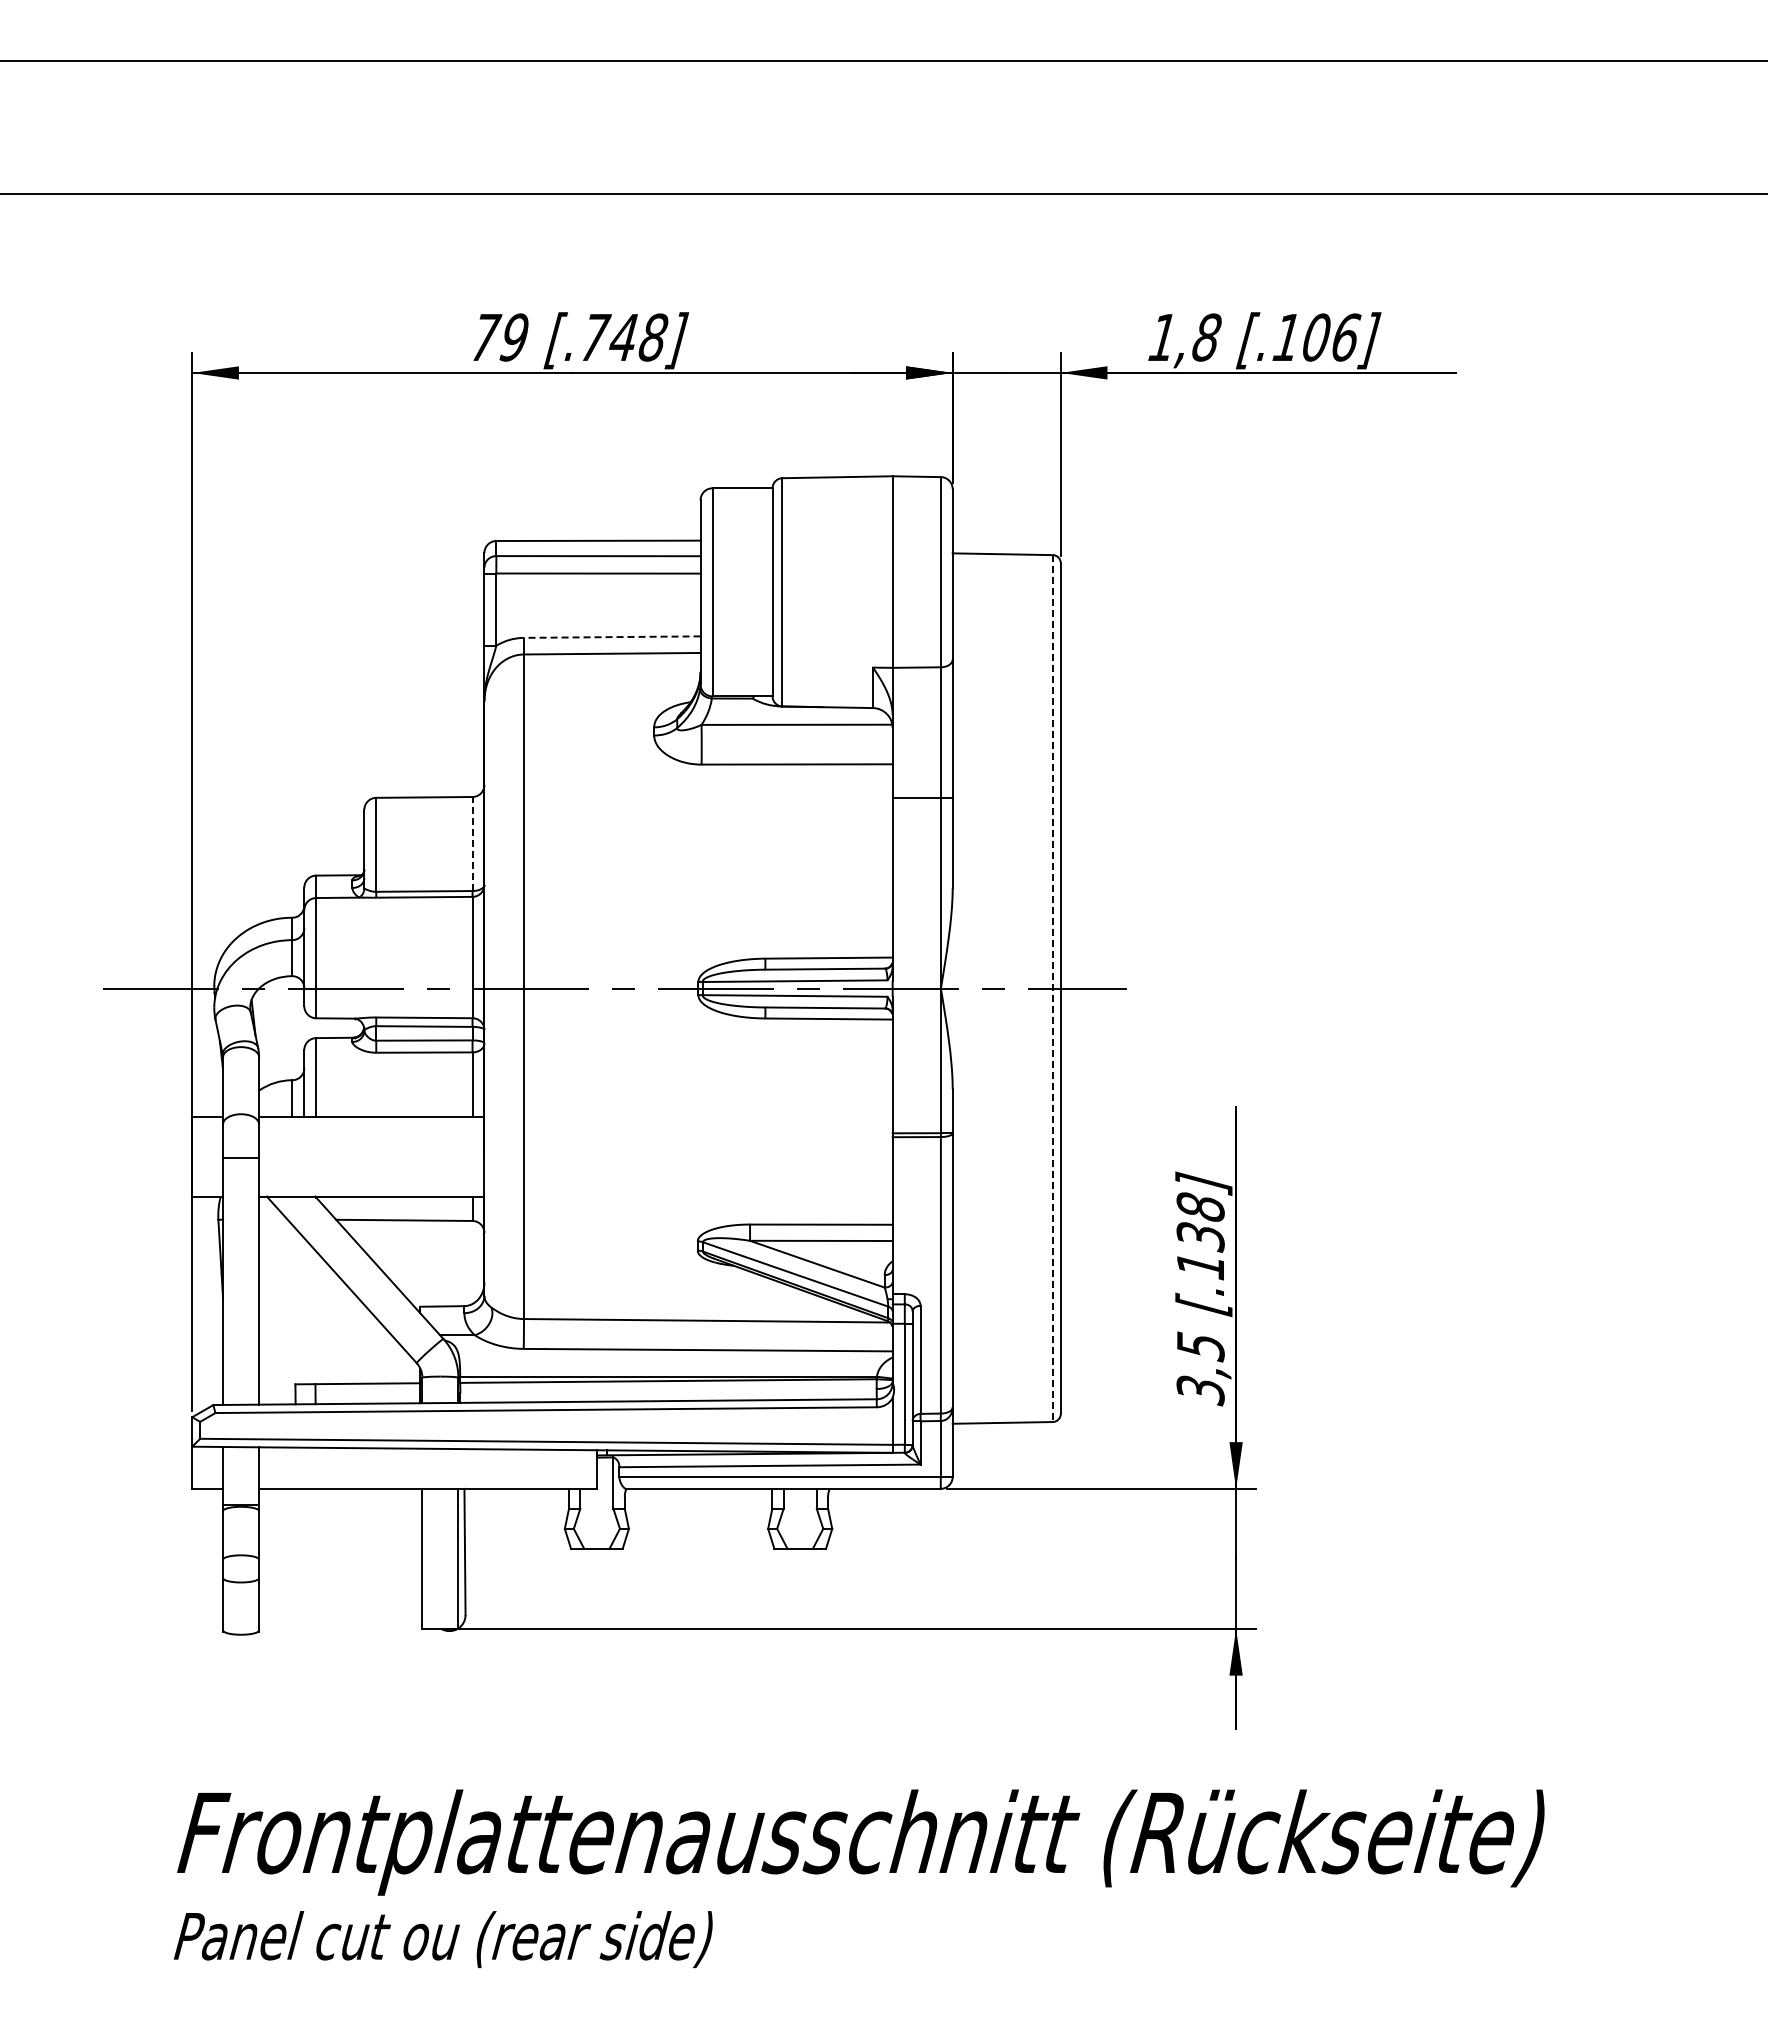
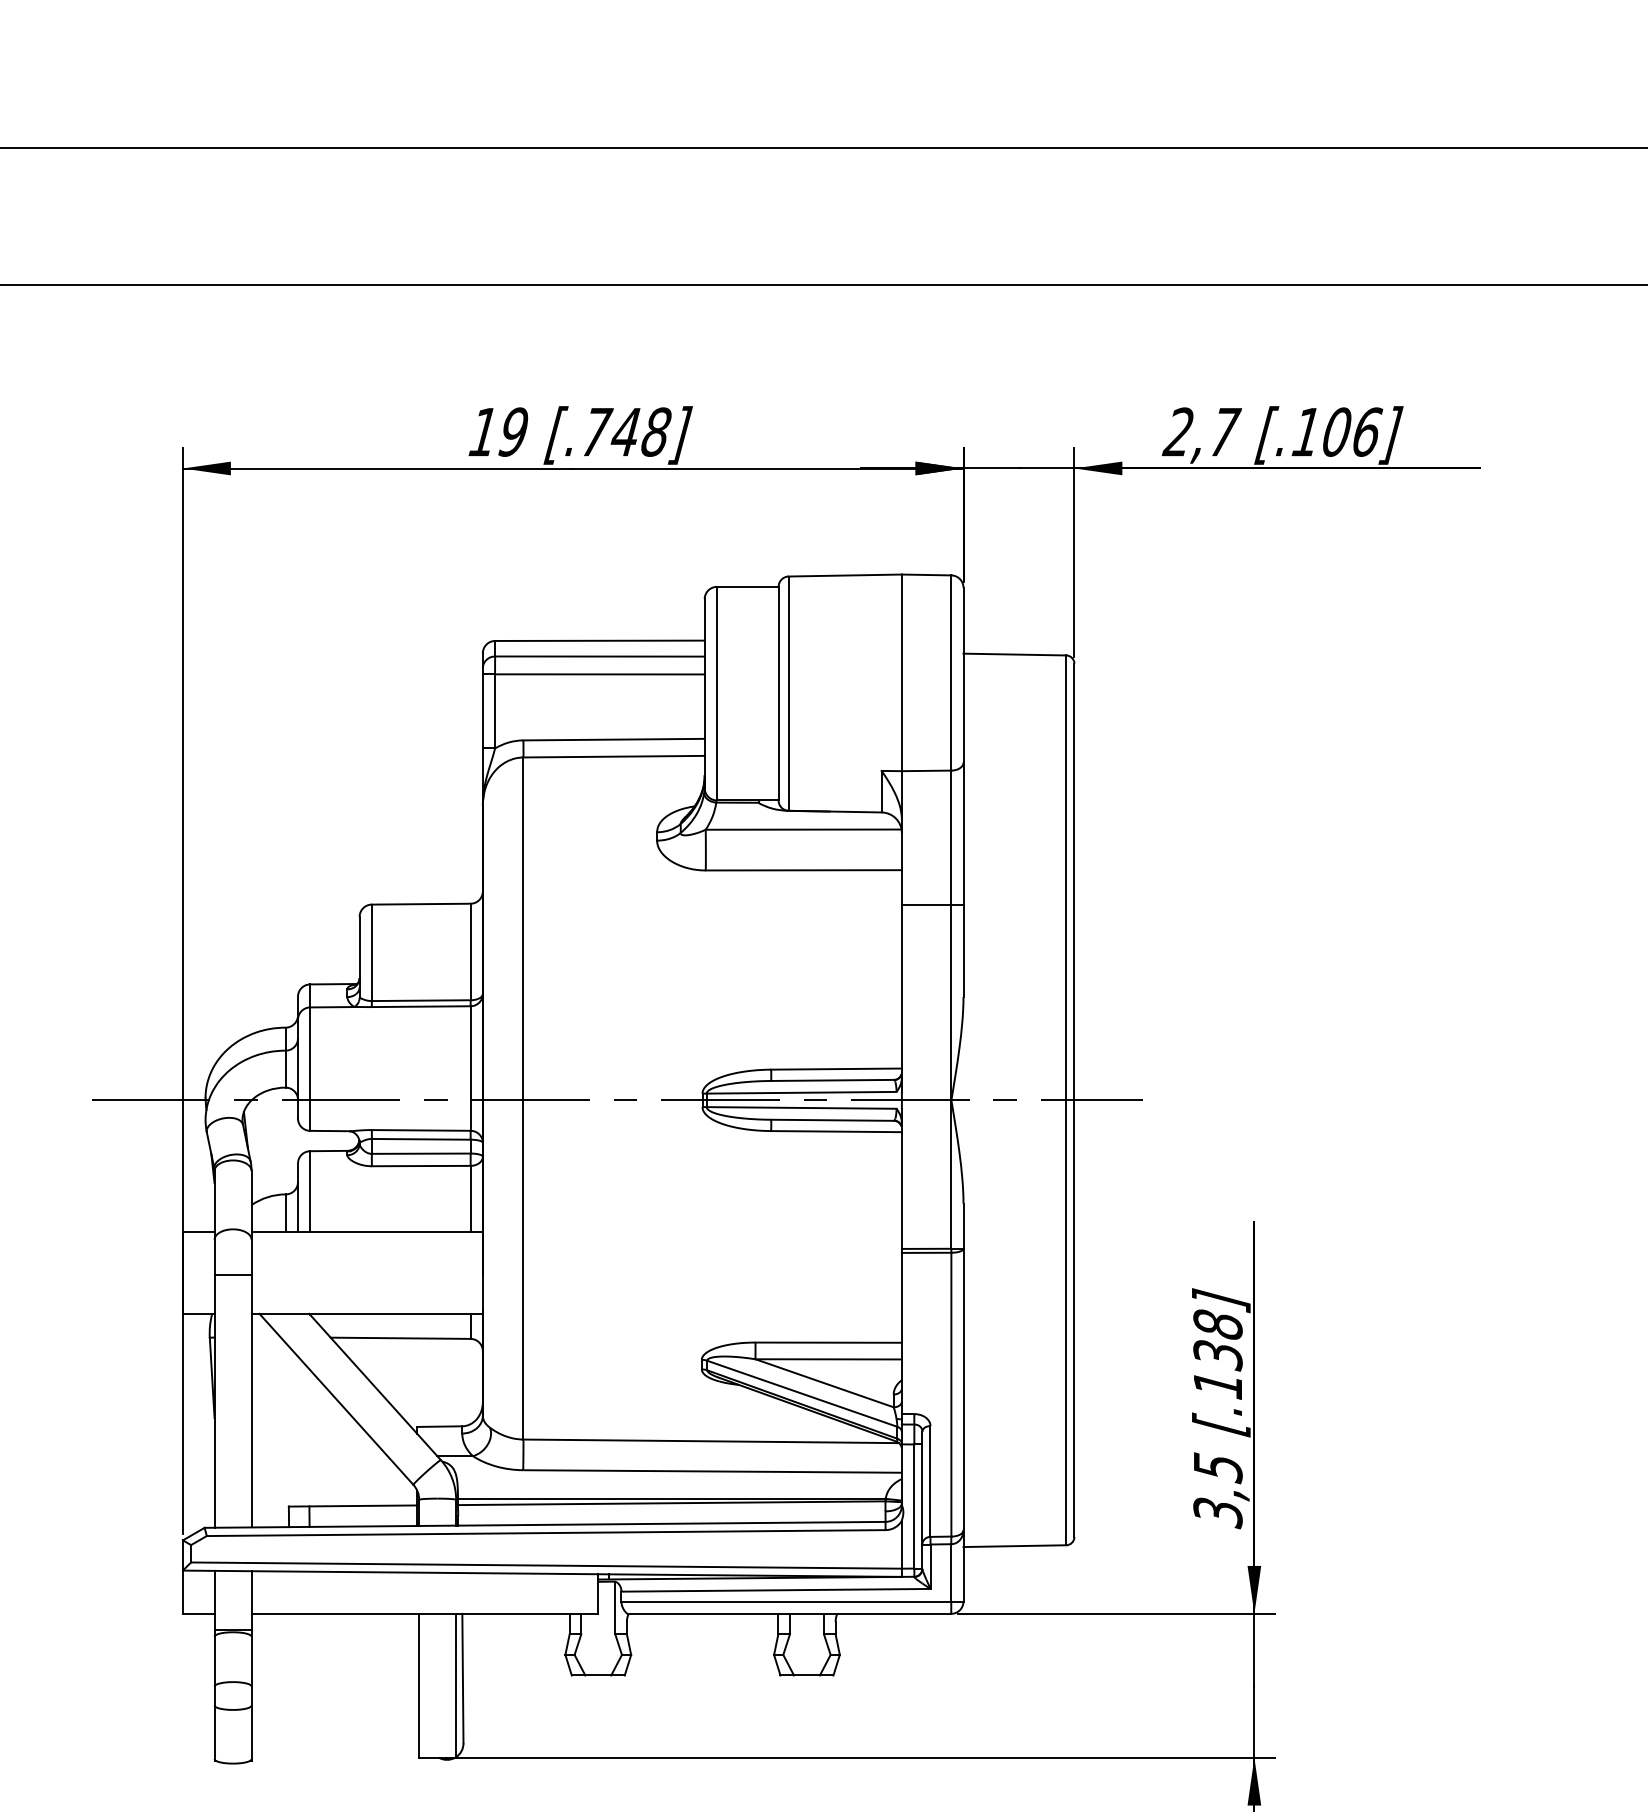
text: (486, 337) -> (484, 432), 79 -> 19
text: (1185, 337) -> (1202, 432), 1,8 -> 2,7
line: (611, 637) -> (613, 740), dashed -> solid
line: (472, 843) -> (470, 951), dashed -> solid
line: (1052, 989) -> (1065, 1101), dashed -> solid

